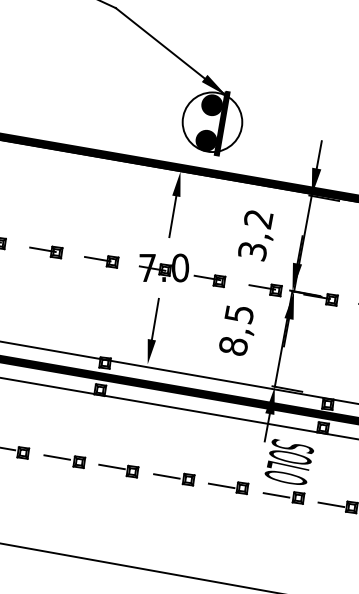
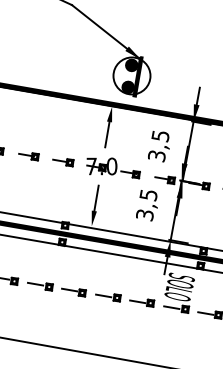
text: (258, 219) -> (160, 136), 3,2 -> 3,5
text: (232, 346) -> (144, 215), 8,5 -> 3,5

